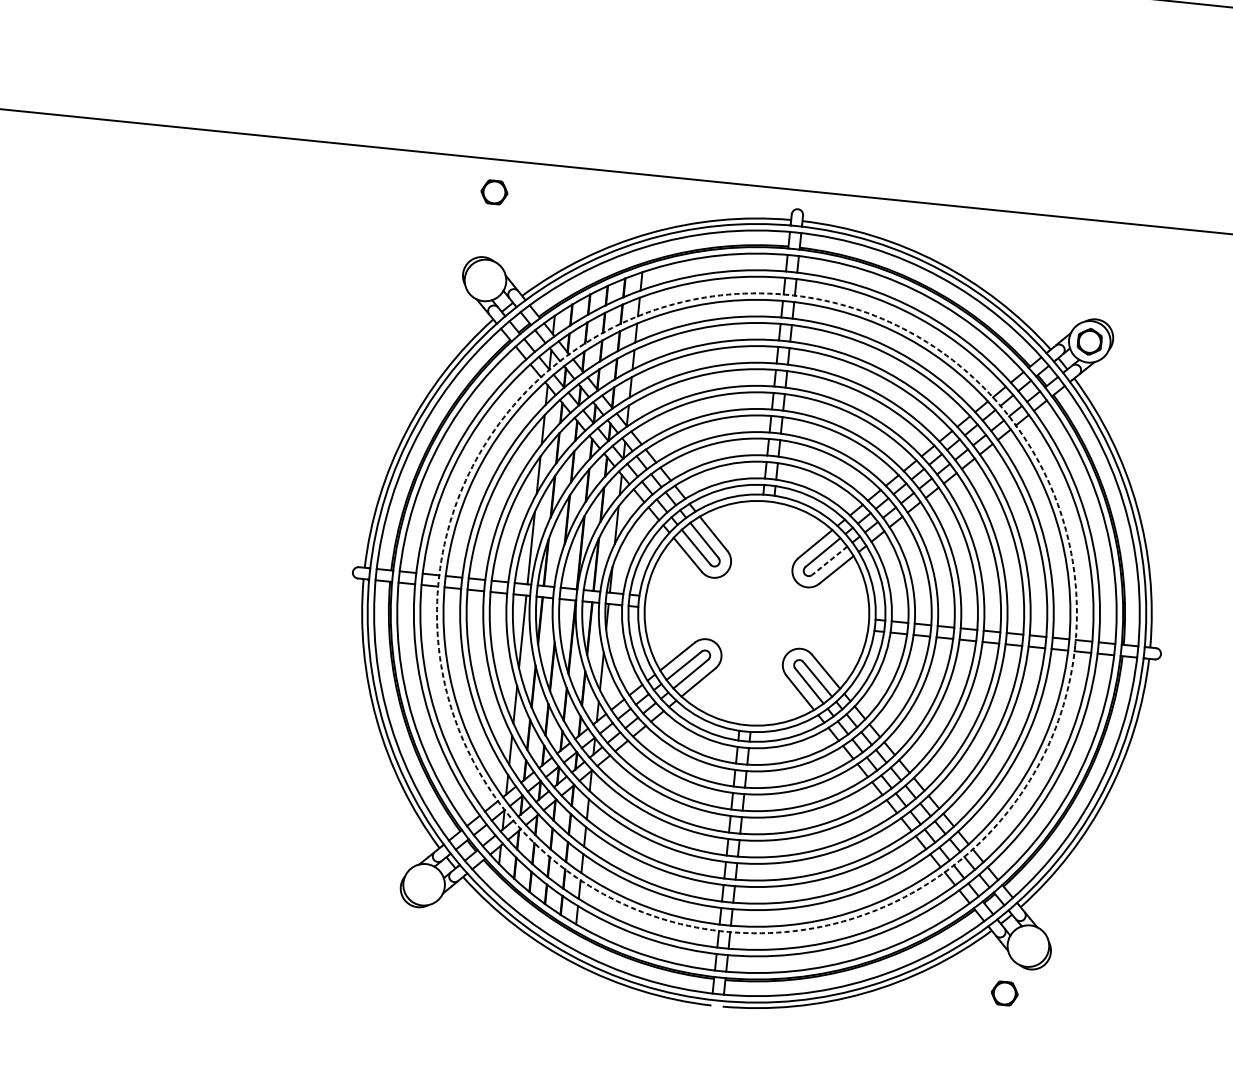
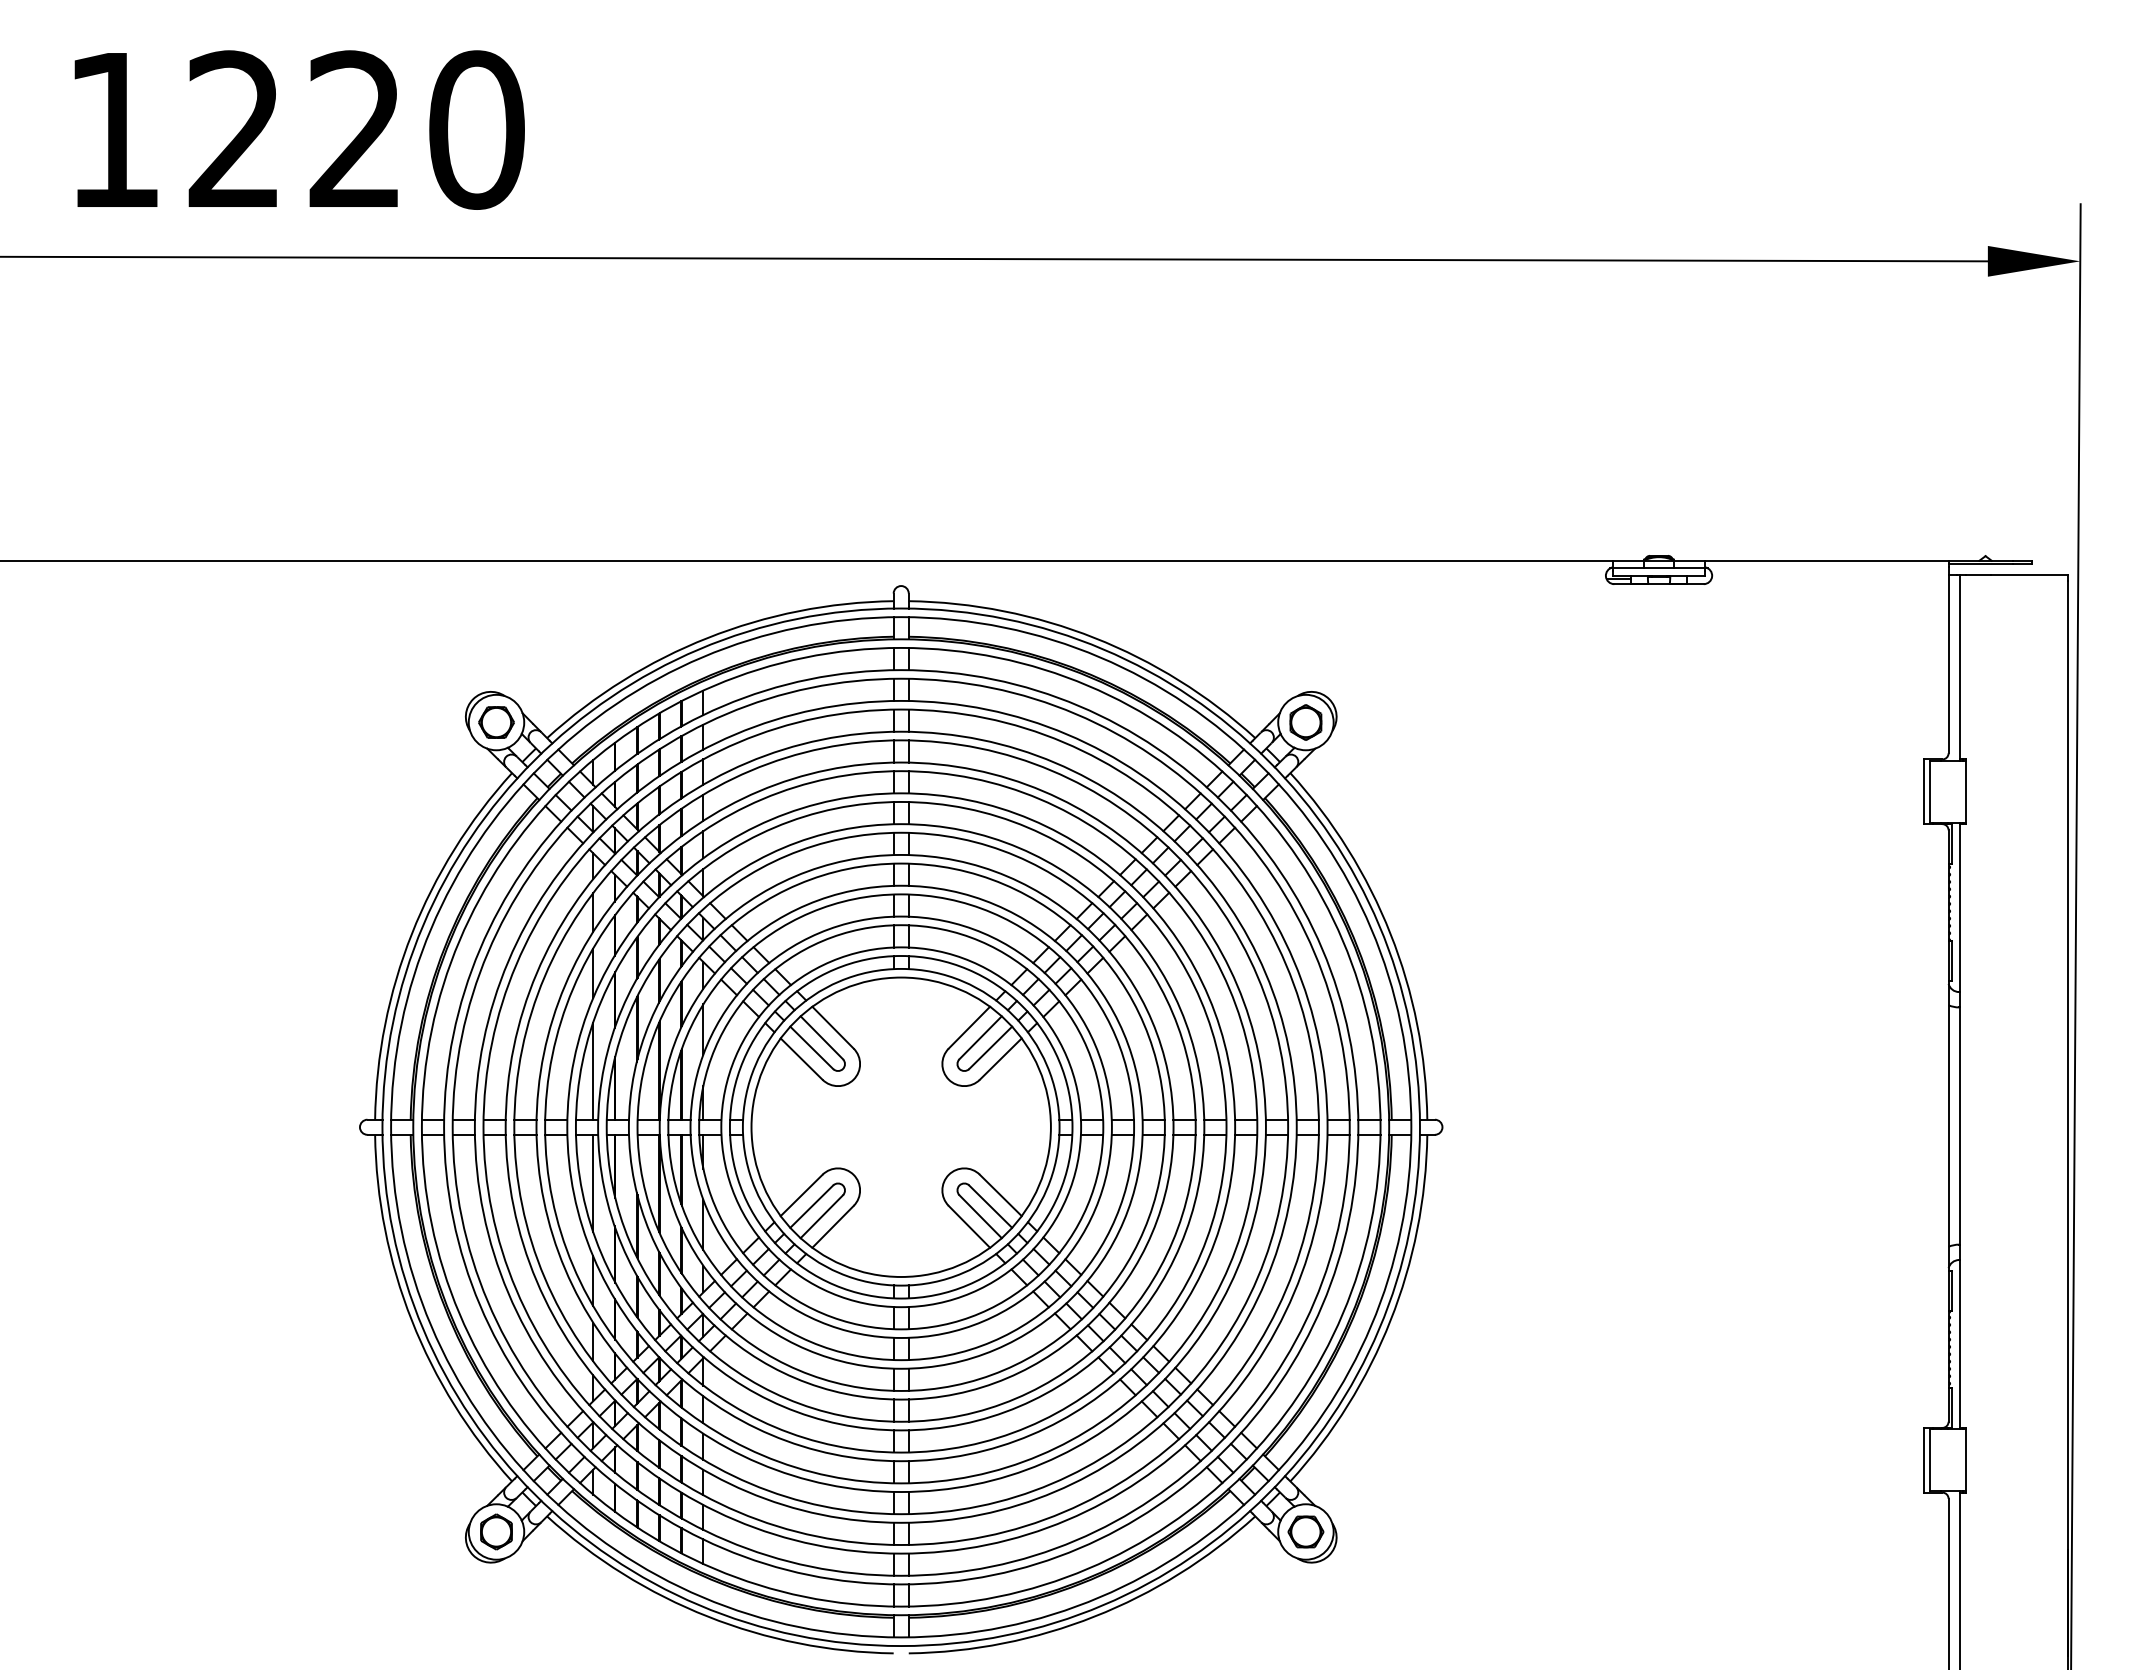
part: (494, 192) -> (496, 722), moved
line: (829, 561) -> (990, 1048), dashed -> solid
circle: (756, 612) -> (900, 1126), dashed -> solid
part: (424, 884) -> (496, 1531), added
part: (1004, 993) -> (1305, 1531), moved

